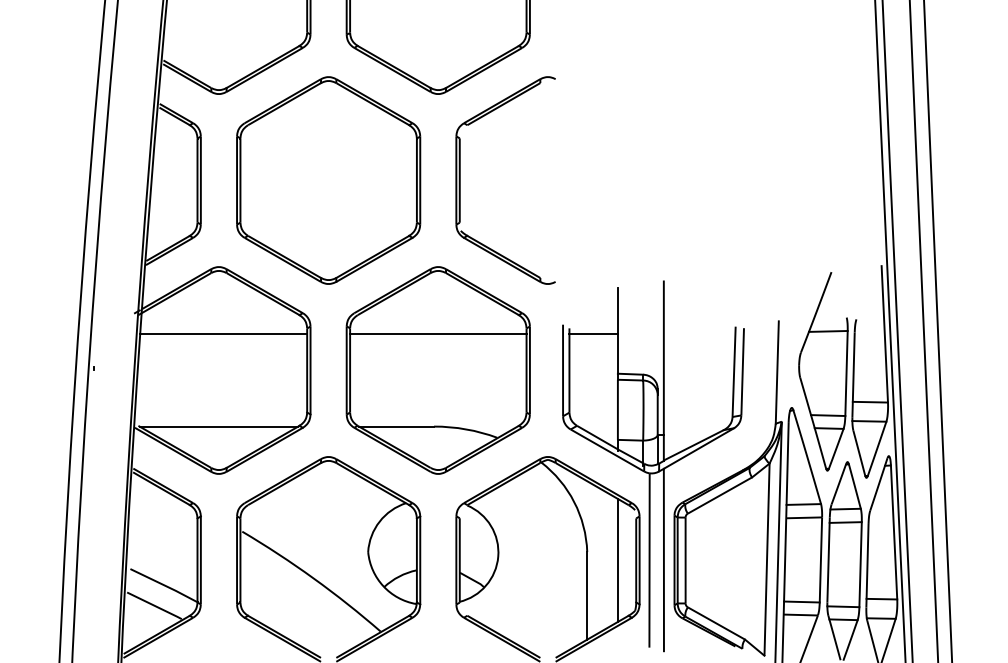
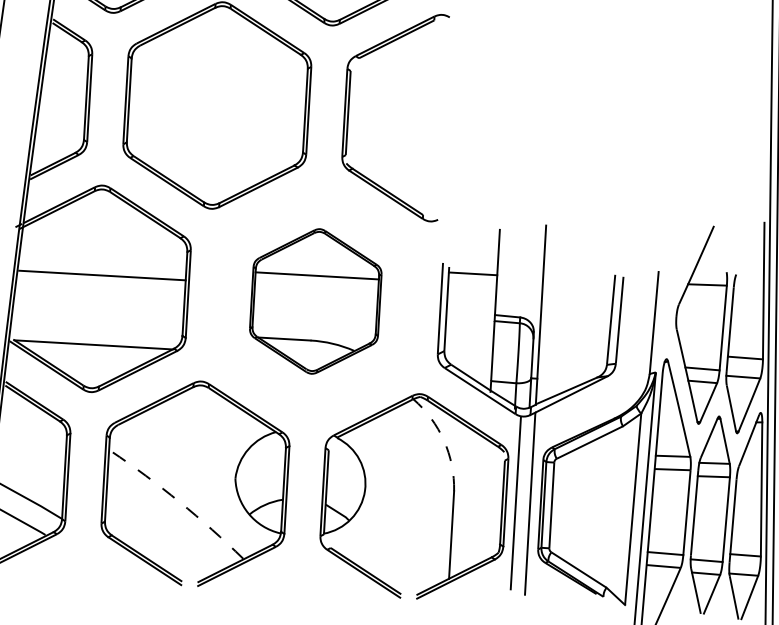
line: (223, 333) -> (102, 275), moved
part: (437, 370) -> (315, 301), size x0.7
arc: (574, 502) -> (444, 441), solid -> dashed
line: (617, 559) -> (483, 500), removed
arc: (313, 578) -> (179, 501), solid -> dashed

